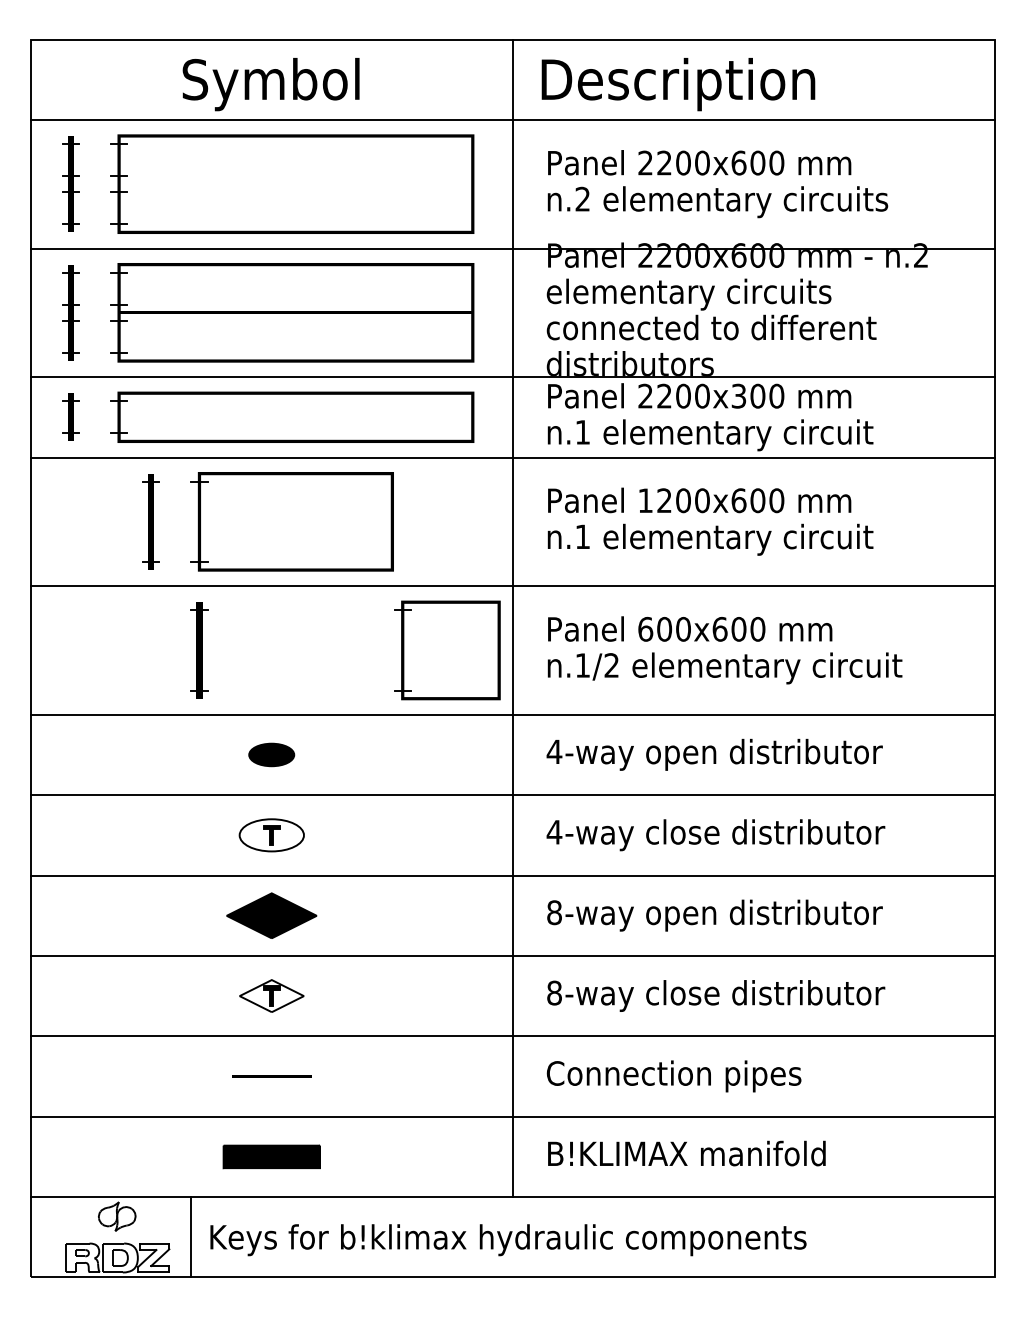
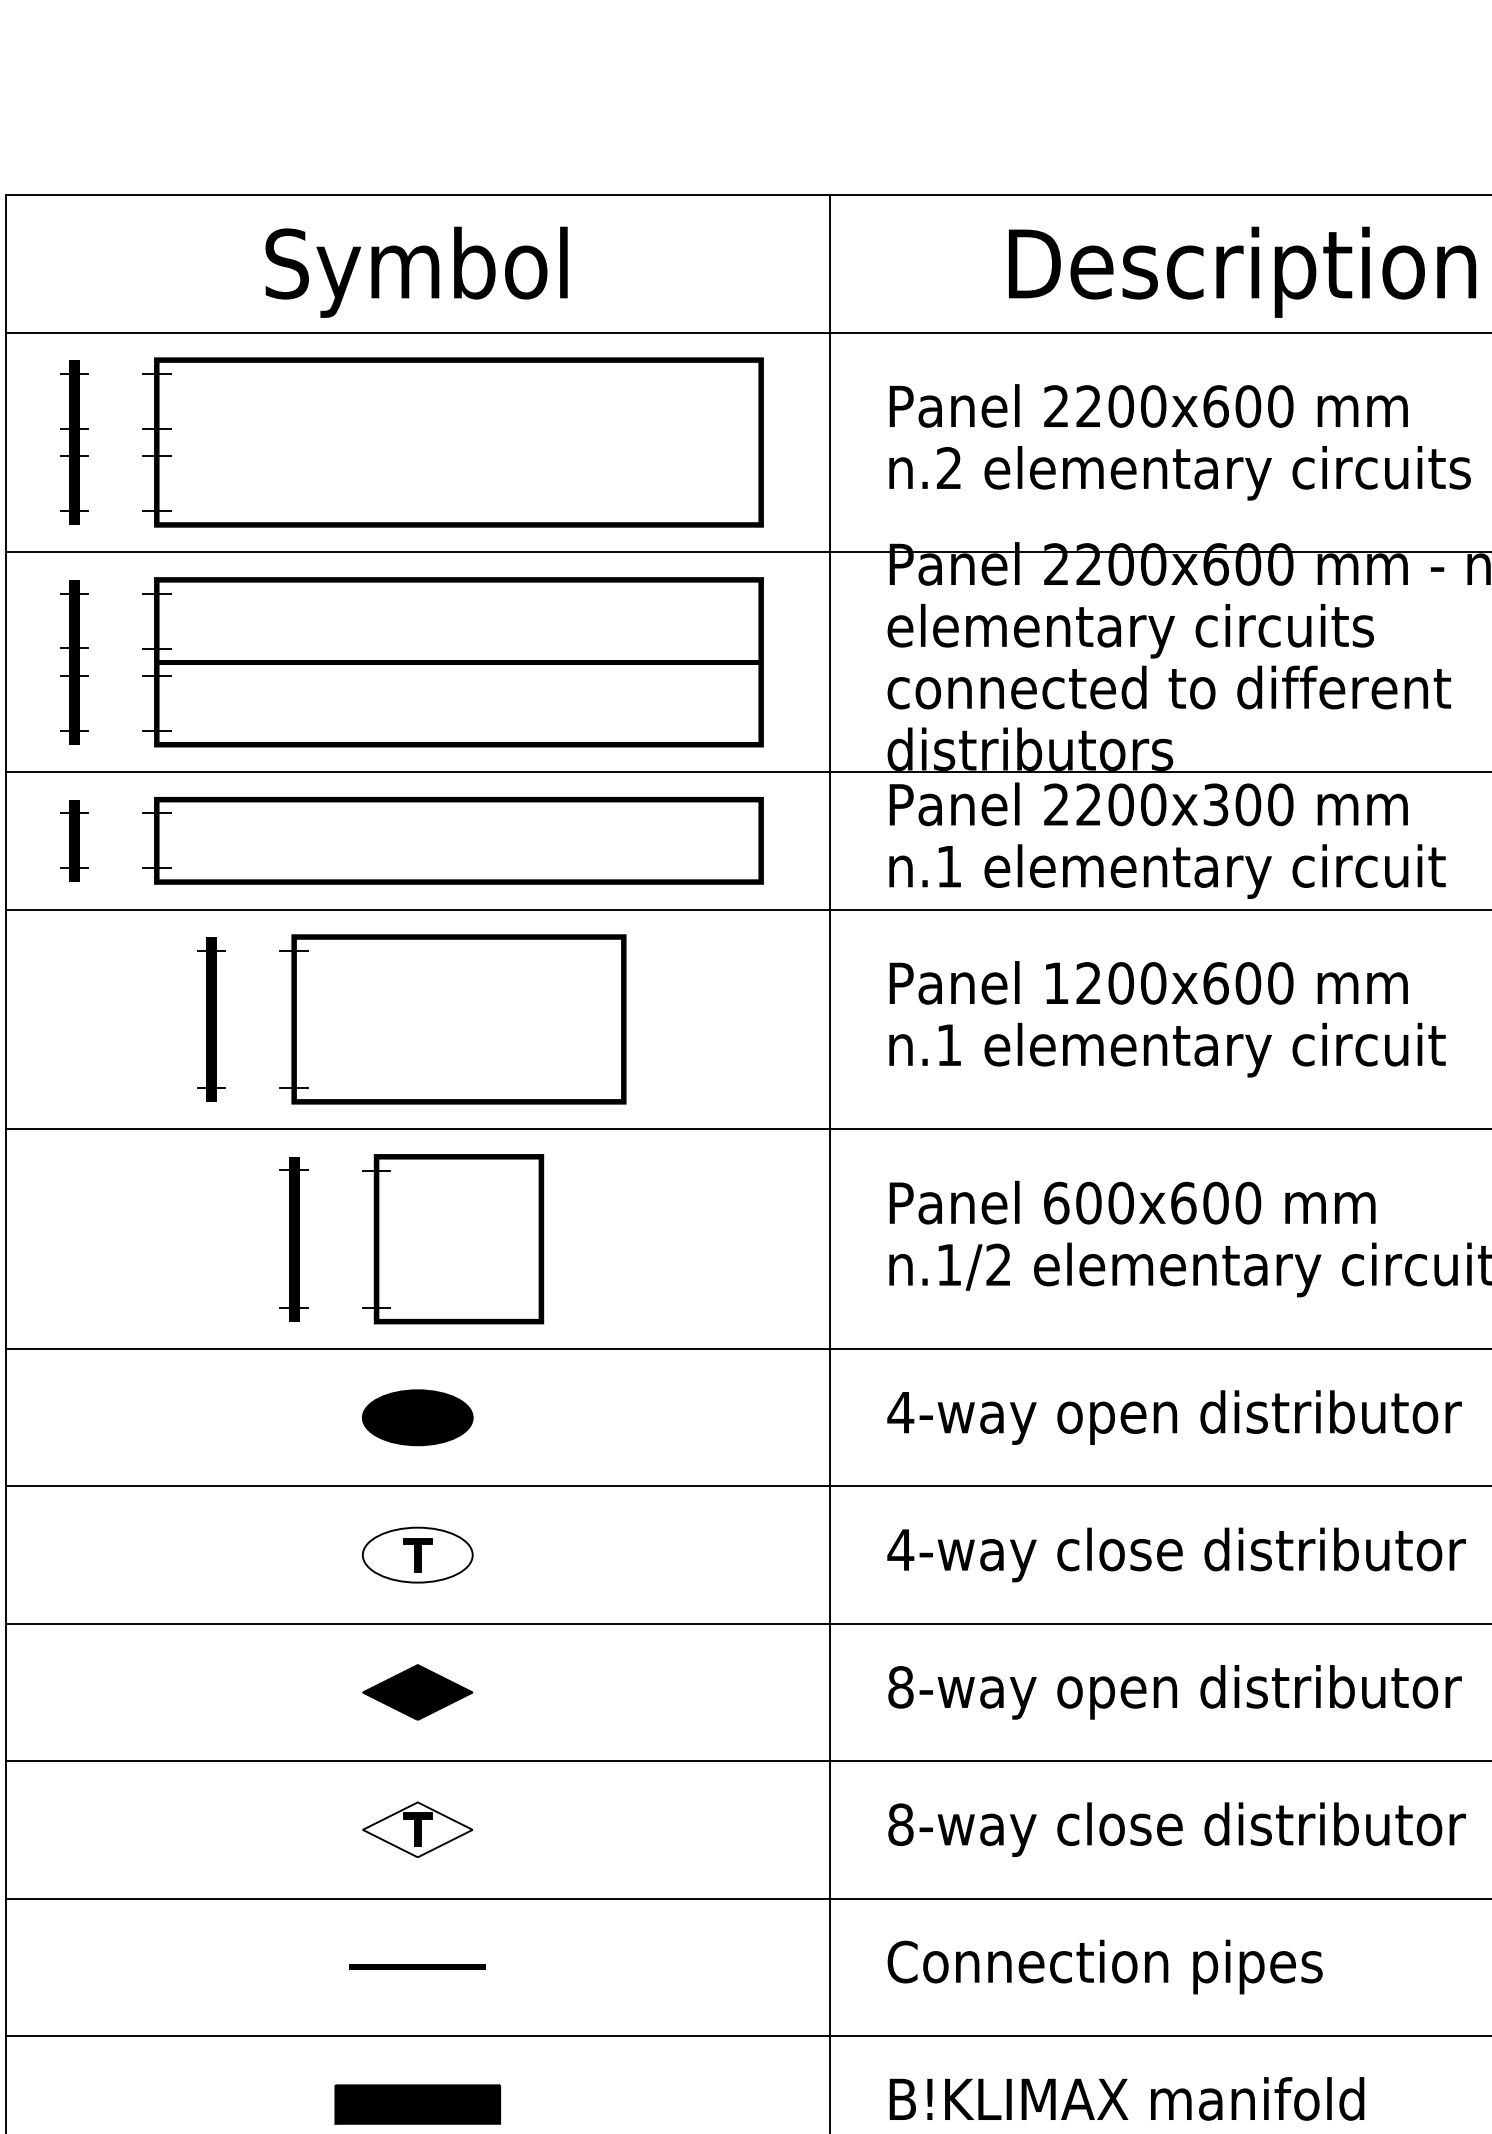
text: (678, 84) -> (1242, 272), moved
part: (447, 650) -> (453, 1239), moved
part: (271, 754) -> (417, 1416), size x1.43
part: (271, 915) -> (417, 1692), size x0.71

